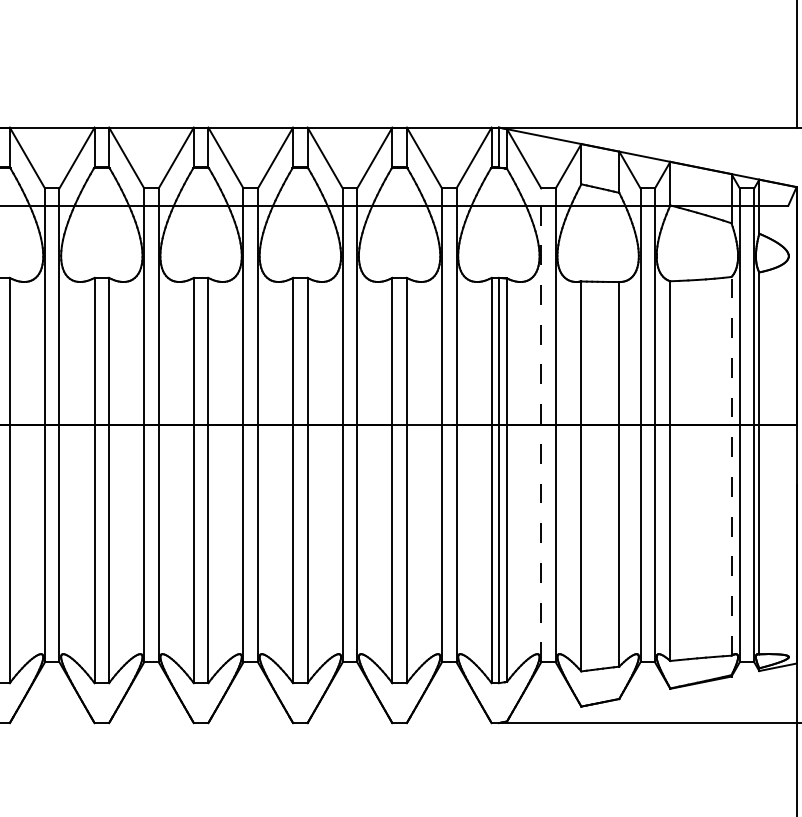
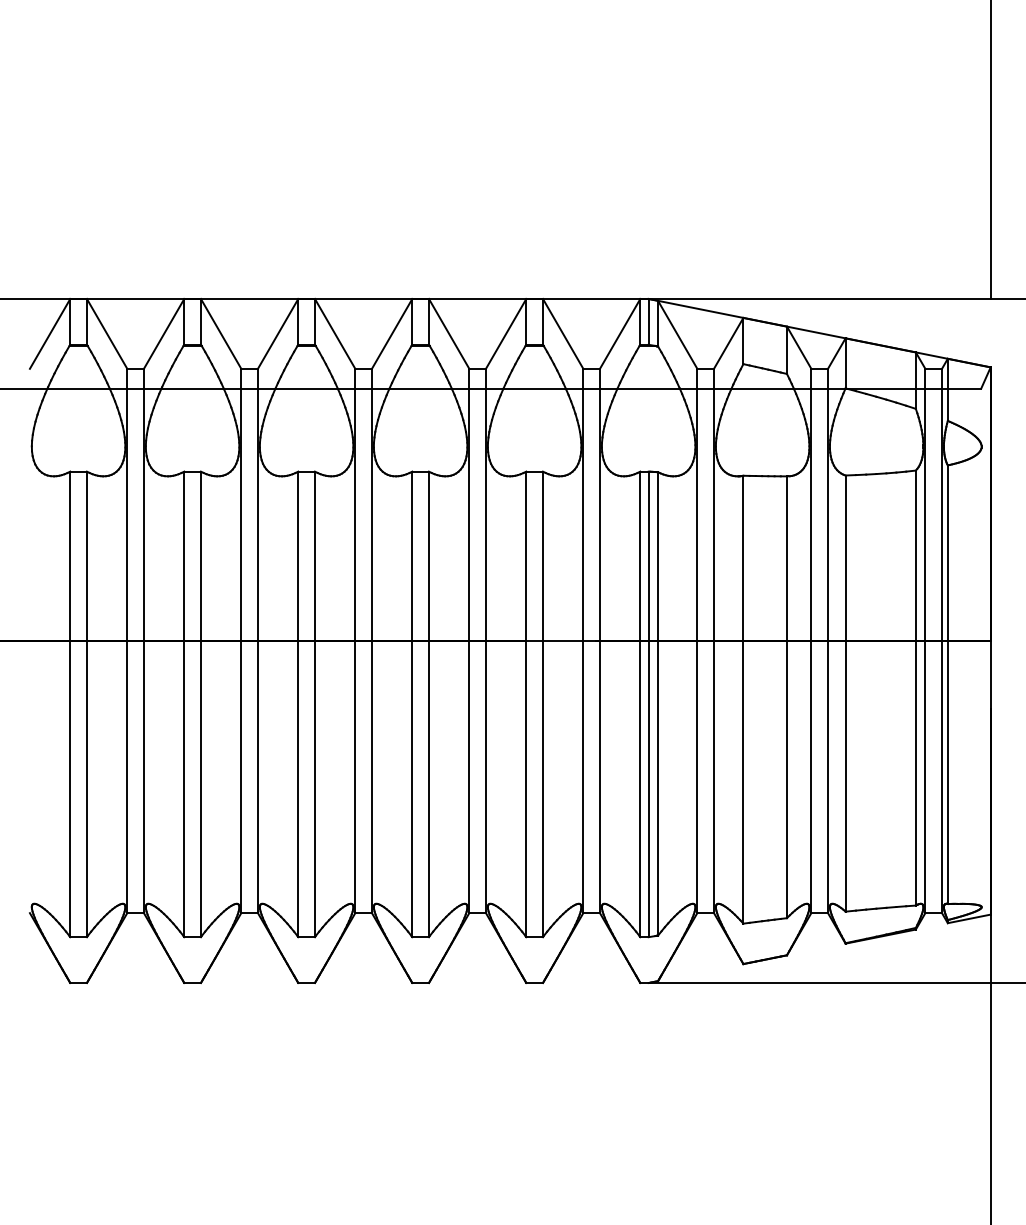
line: (541, 424) -> (697, 640), dashed -> solid
line: (731, 466) -> (915, 688), dashed -> solid

